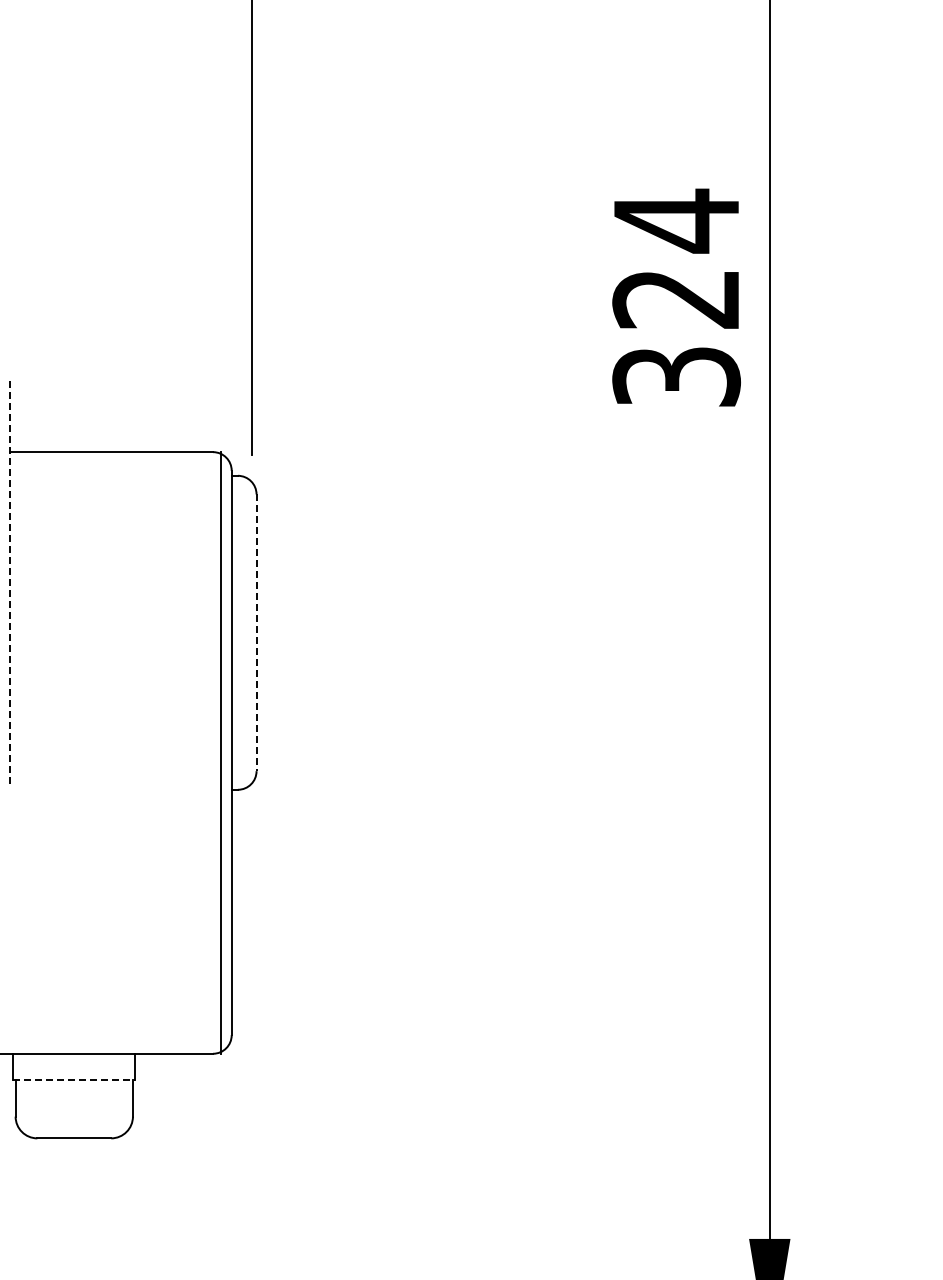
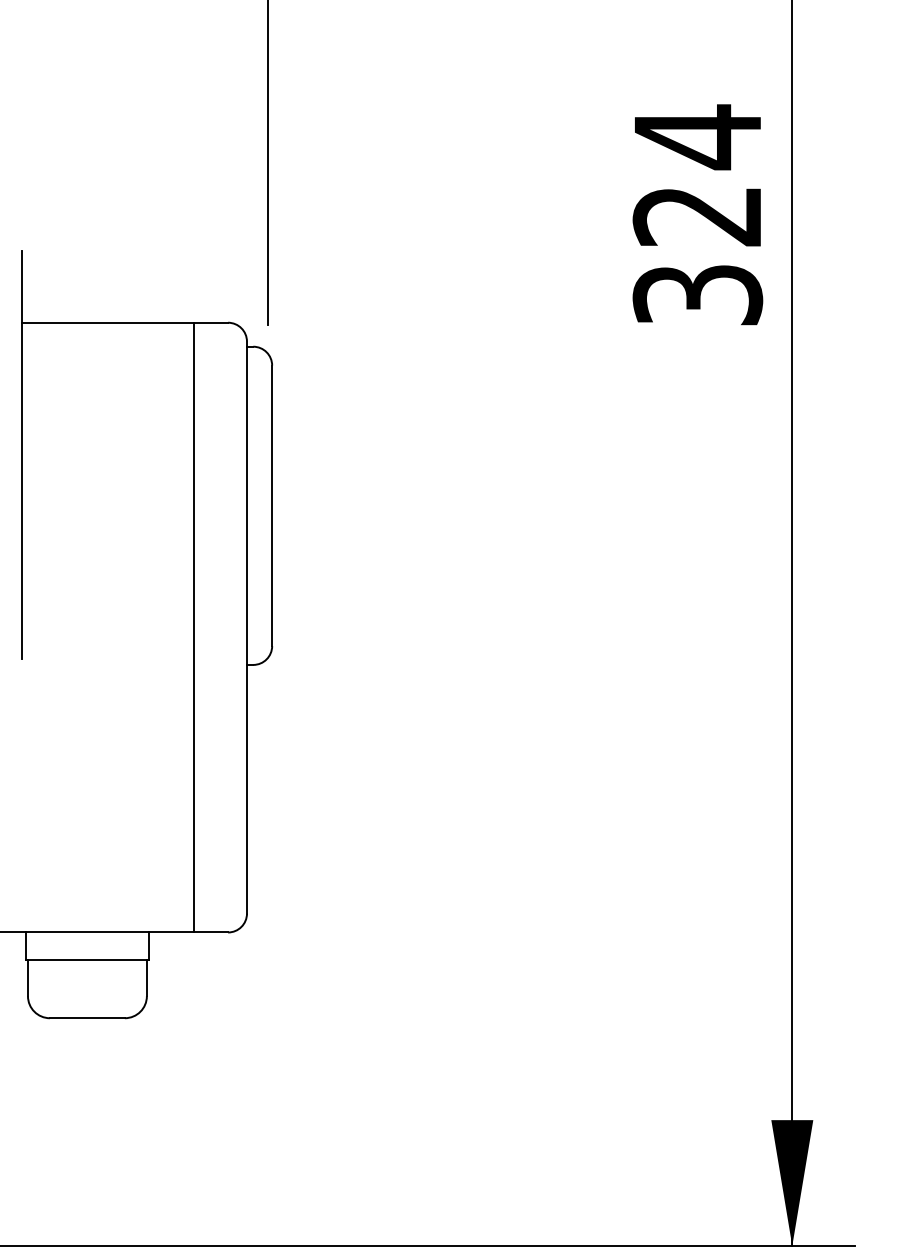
text: (676, 297) -> (697, 214), moved
line: (9, 582) -> (21, 454), dashed -> solid
line: (256, 633) -> (272, 506), dashed -> solid
line: (221, 752) -> (194, 627), moved
line: (74, 1080) -> (87, 959), dashed -> solid

